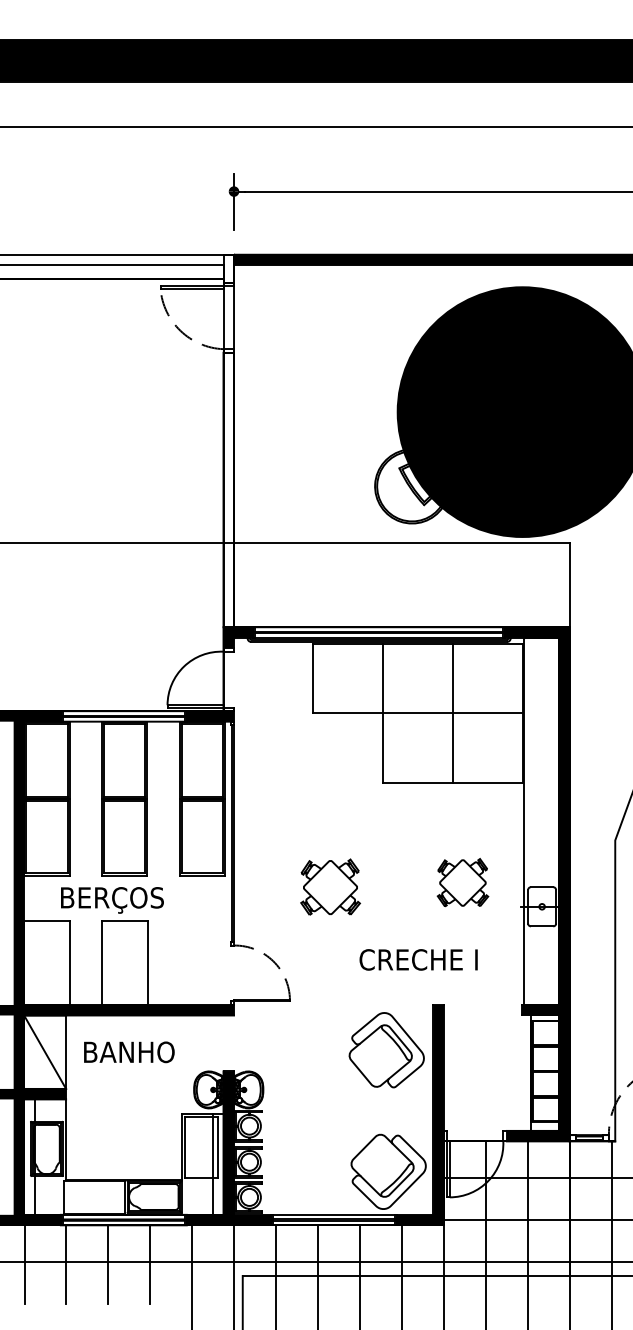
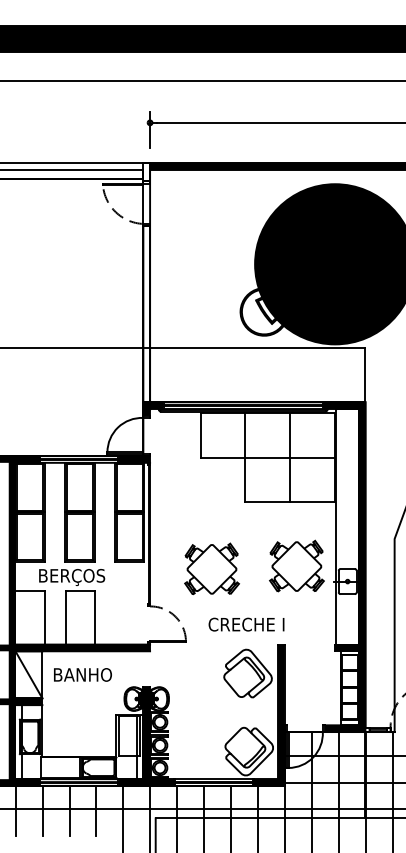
part: (462, 881) -> (296, 565), size x1.67
part: (329, 886) -> (211, 568), size x1.43
text: (418, 959) -> (246, 624), moved

